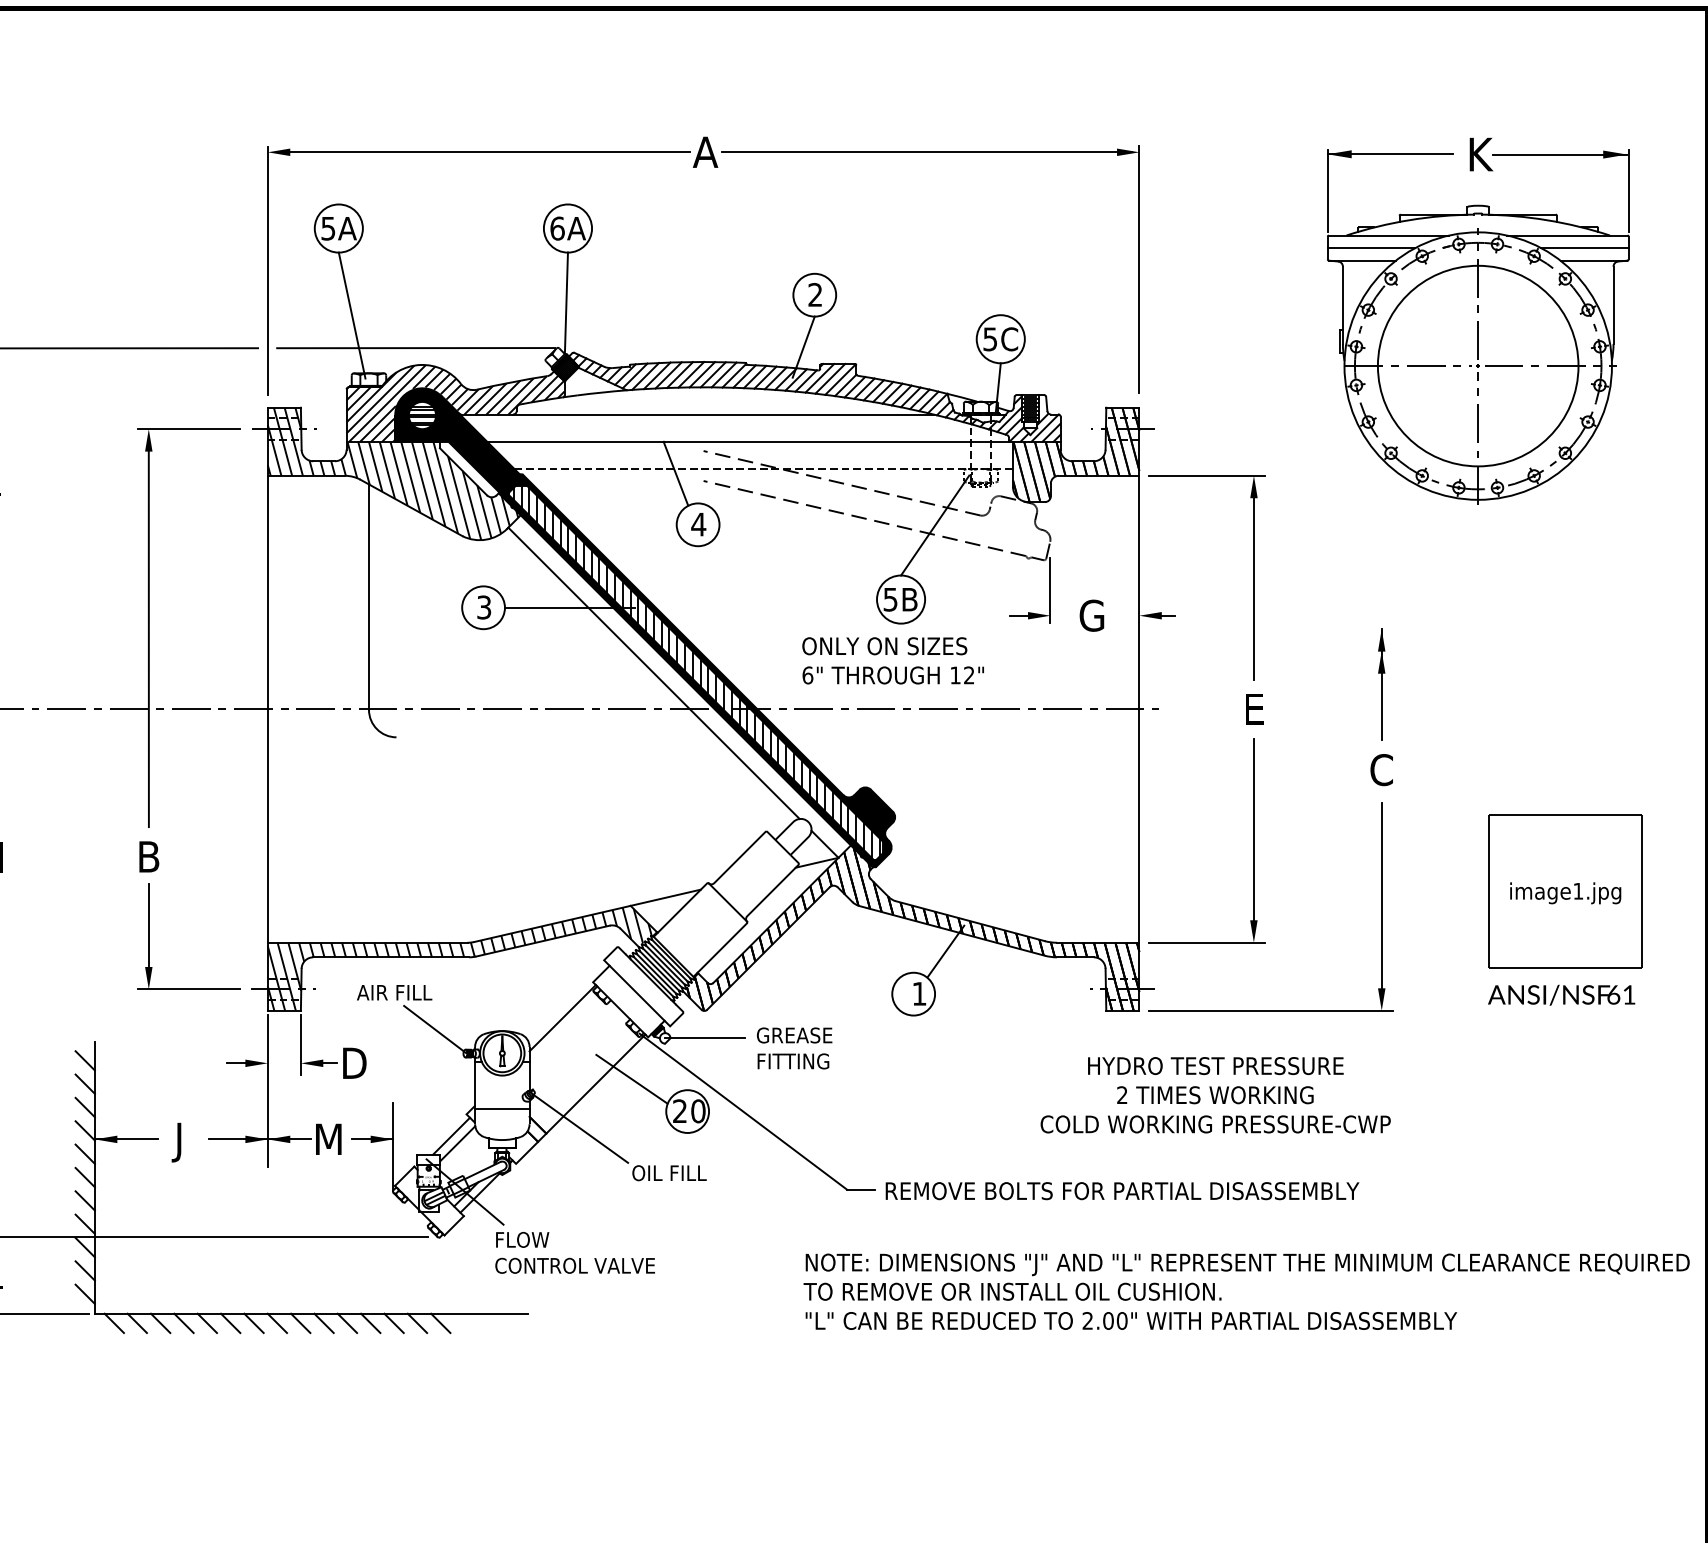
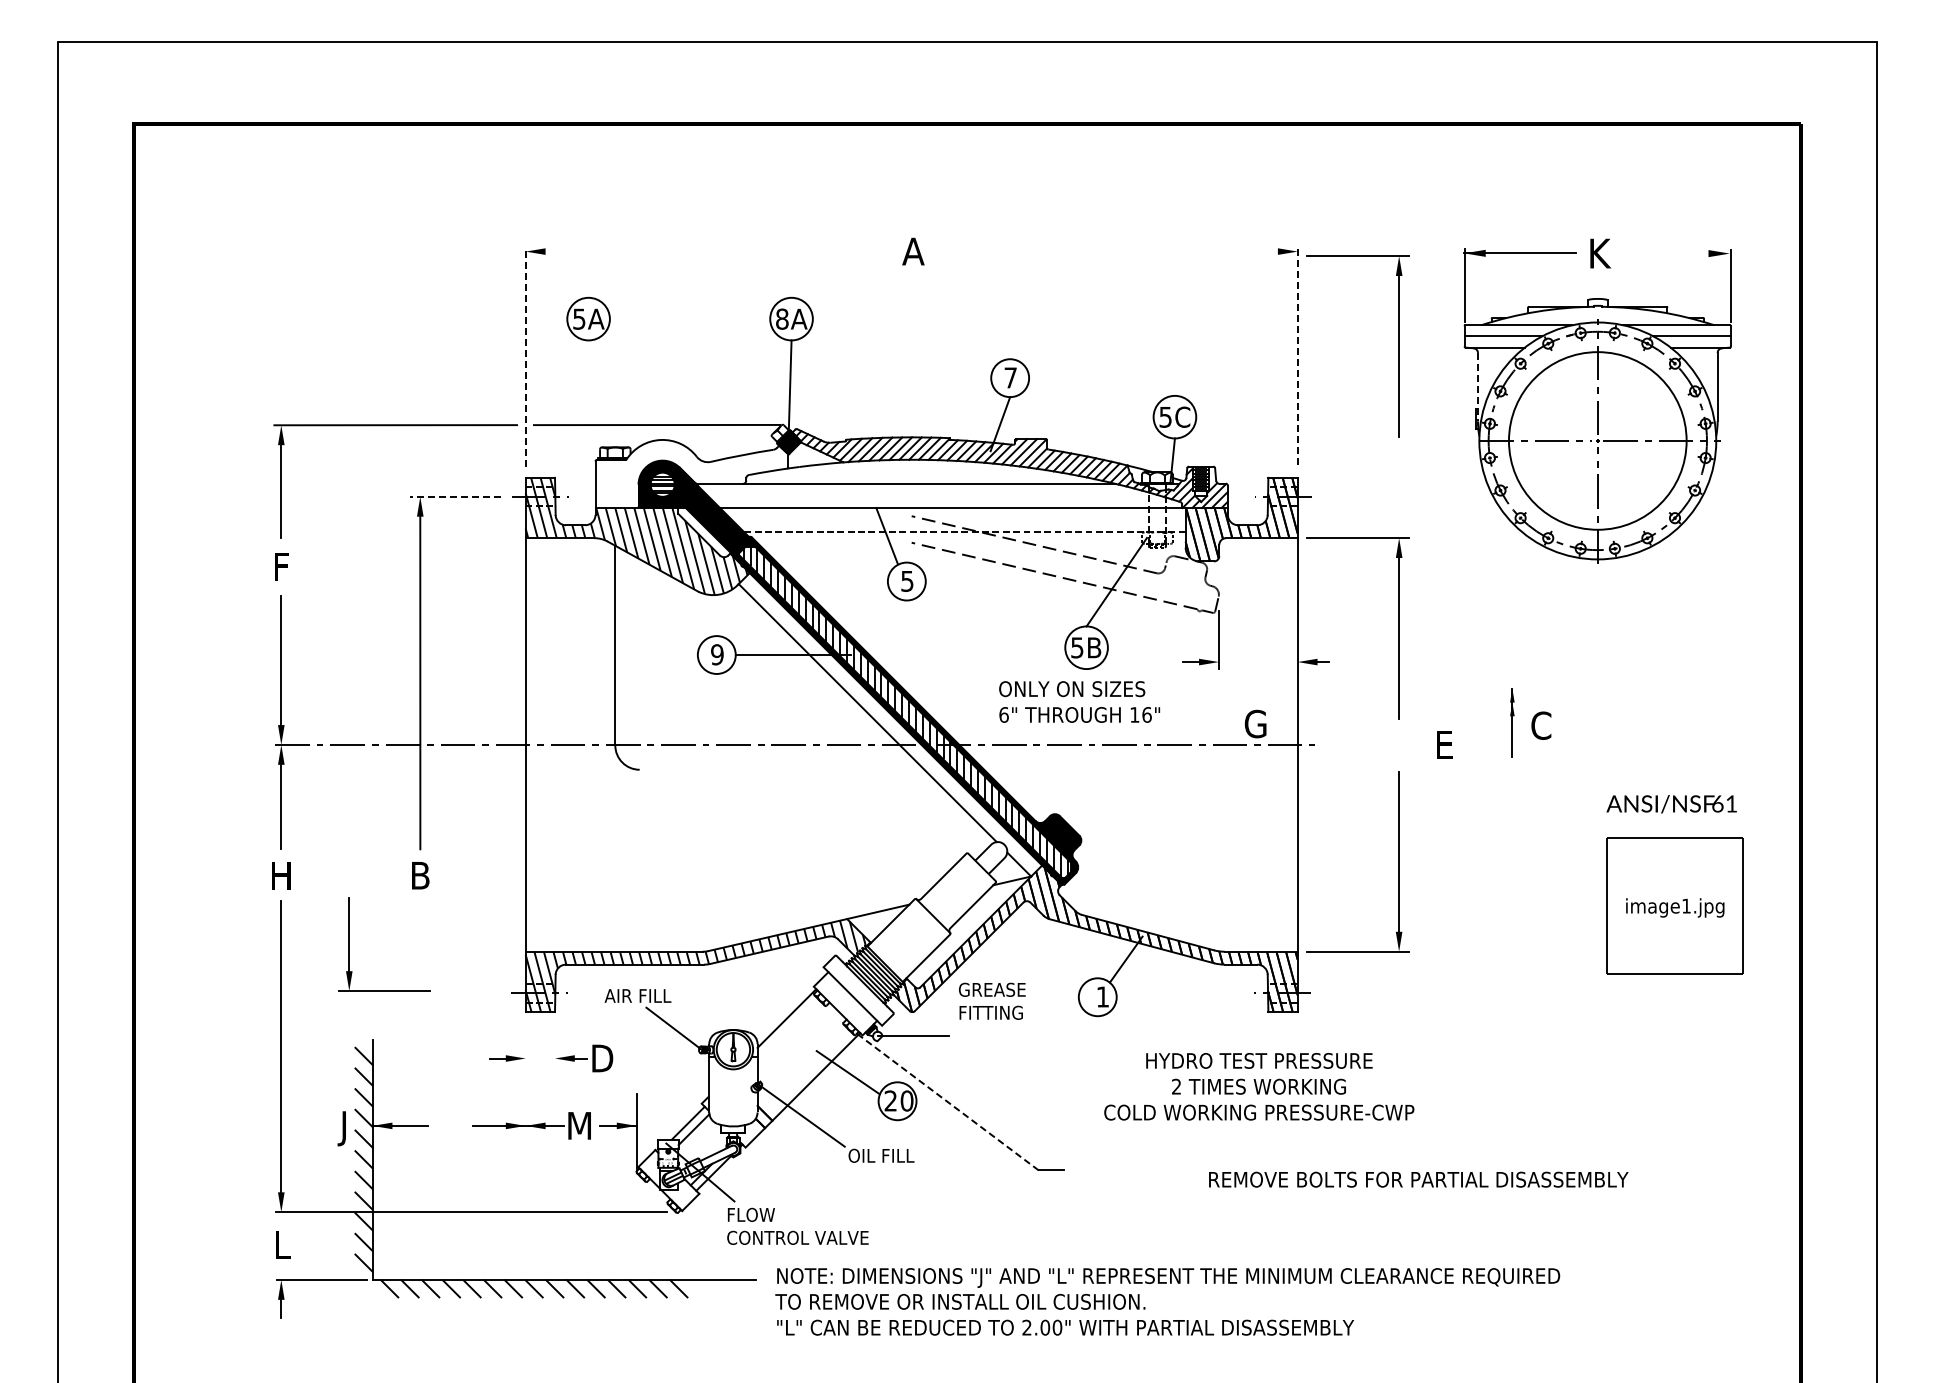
line: (484, 152) -> (717, 251), removed
line: (926, 152) -> (1109, 251), removed
line: (1559, 154) -> (1669, 253), removed
text: (557, 227) -> (782, 318), 6A -> 8A
part: (1253, 259) -> (1398, 346), added
line: (1139, 269) -> (1297, 355), solid -> dashed
line: (267, 270) -> (525, 356), solid -> dashed
text: (815, 294) -> (1010, 377), 2 -> 7
line: (1342, 305) -> (1477, 387), solid -> dashed
line: (352, 314) -> (600, 395), removed
hatch: (455, 403) -> (691, 474), removed
line: (188, 428) -> (455, 496), solid -> dashed
text: (698, 524) -> (907, 581), 4 -> 5
text: (484, 607) -> (717, 654), 3 -> 9
text: (1091, 615) -> (1255, 723), moved
text: (968, 674) -> (1146, 714), 12" -> 16"
part: (1381, 683) -> (1512, 722), size x0.7
text: (1254, 708) -> (1444, 744), moved
text: (1381, 769) -> (1541, 725), moved
hatch: (912, 930) -> (1096, 940), removed
part: (149, 936) -> (349, 944), moved
text: (1561, 995) -> (1671, 804), moved
part: (1271, 1010) -> (1414, 1011), removed
line: (301, 1044) -> (555, 1041), removed
text: (794, 1047) -> (992, 1000), moved
line: (267, 1090) -> (525, 1082), removed
text: (1215, 1094) -> (1259, 1086), moved
line: (502, 1108) -> (733, 1098), removed
line: (742, 1111) -> (946, 1101), solid -> dashed
text: (176, 1142) -> (341, 1128), moved
text: (1122, 1190) -> (1418, 1179), moved
text: (1246, 1291) -> (1167, 1301), moved

